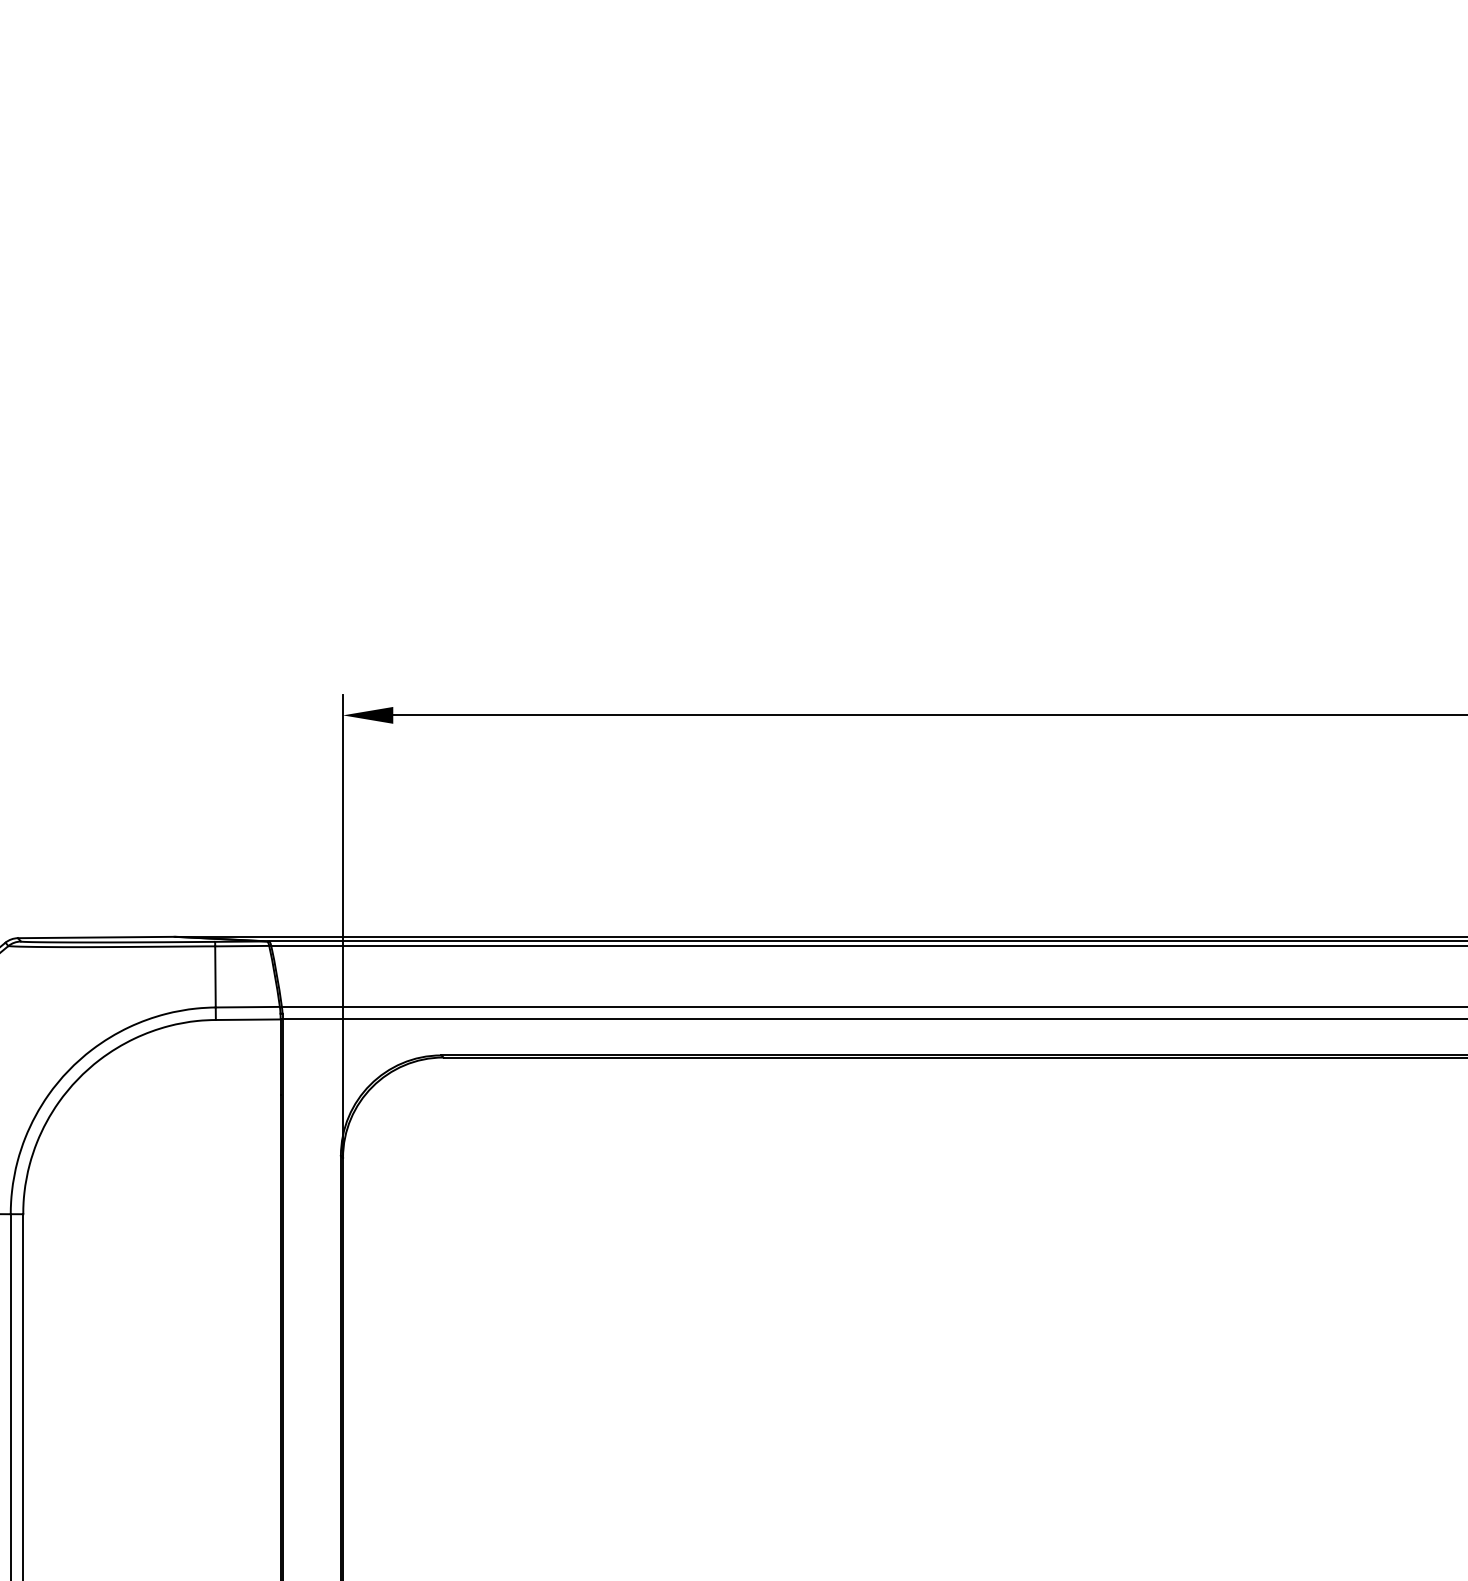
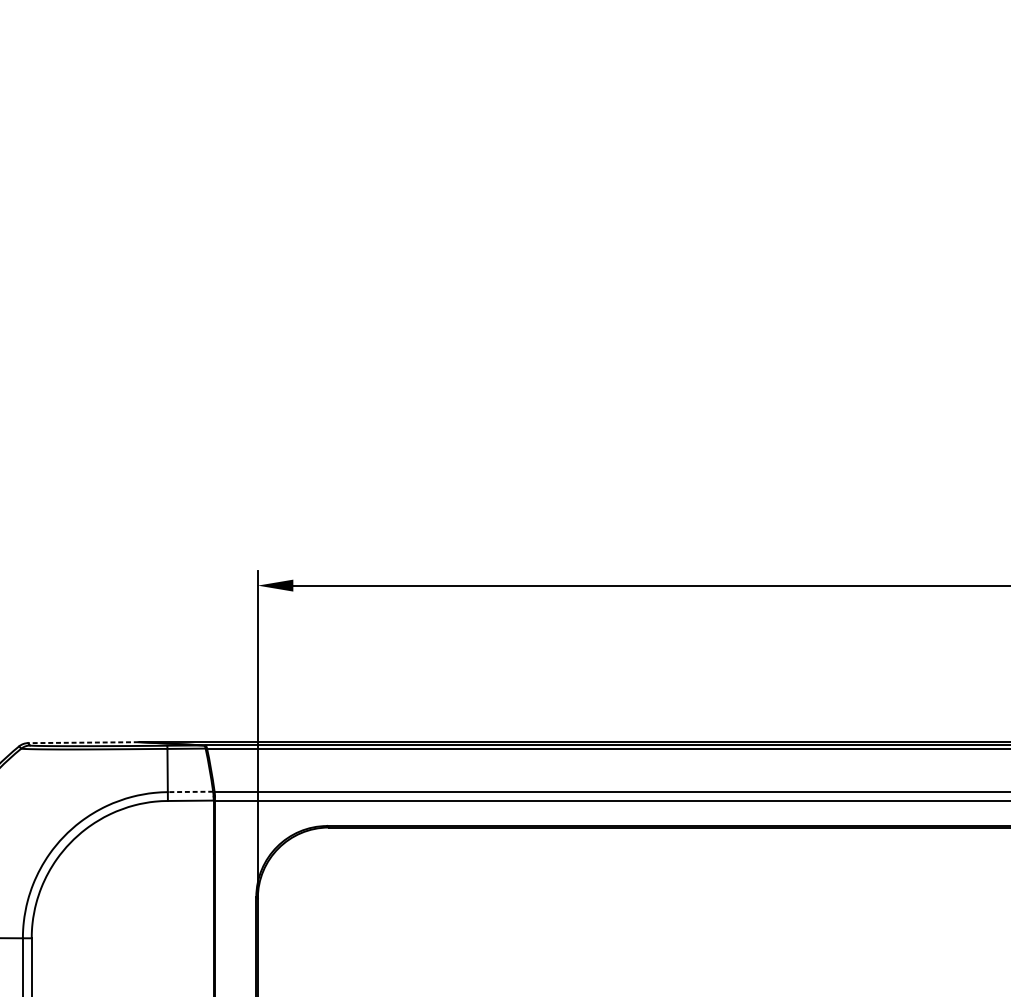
line: (95, 937) -> (82, 742), solid -> dashed
line: (247, 1007) -> (190, 792), solid -> dashed

